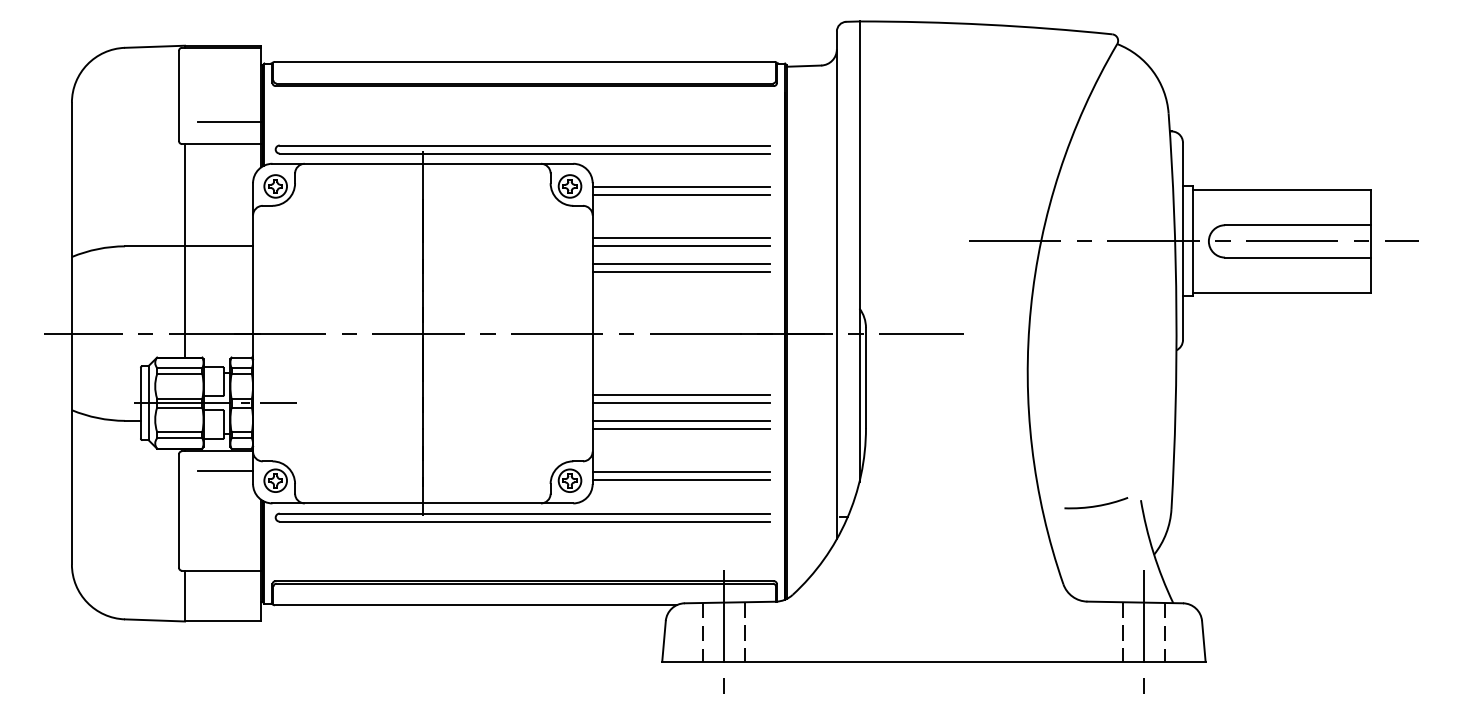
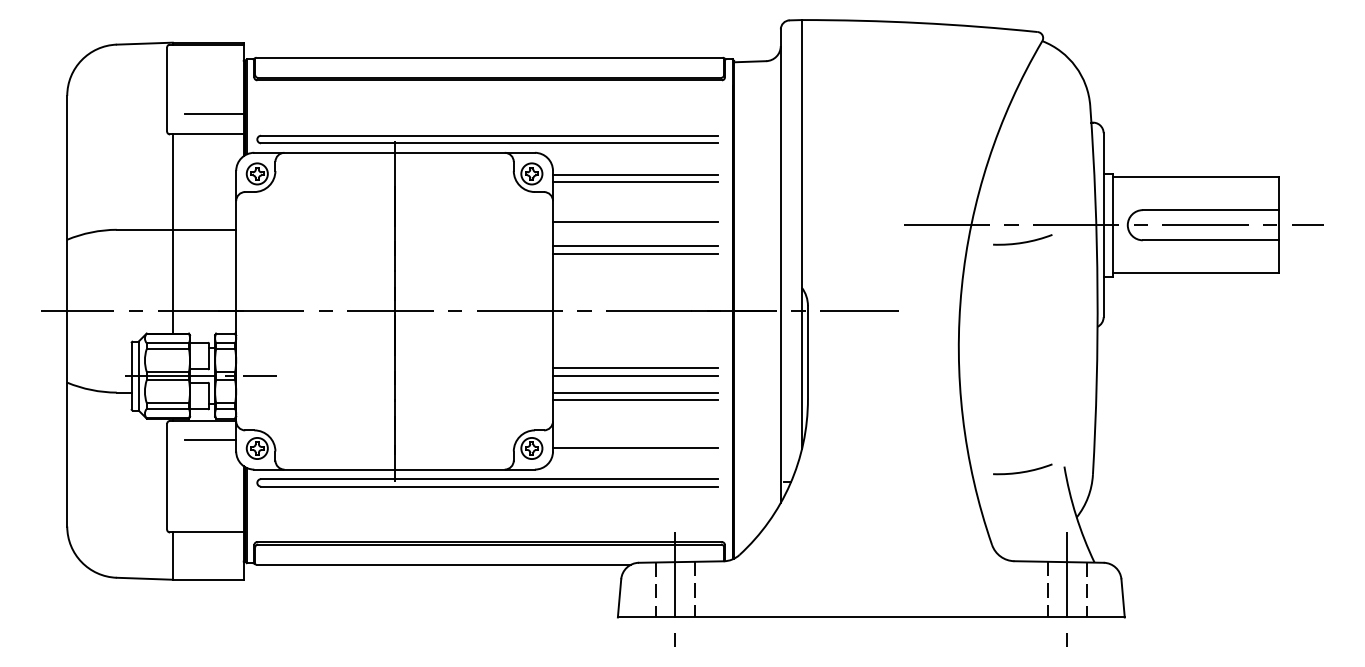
line: (680, 246) -> (634, 229), removed
arc: (1096, 259) -> (1022, 242), added
line: (680, 471) -> (634, 439), removed

